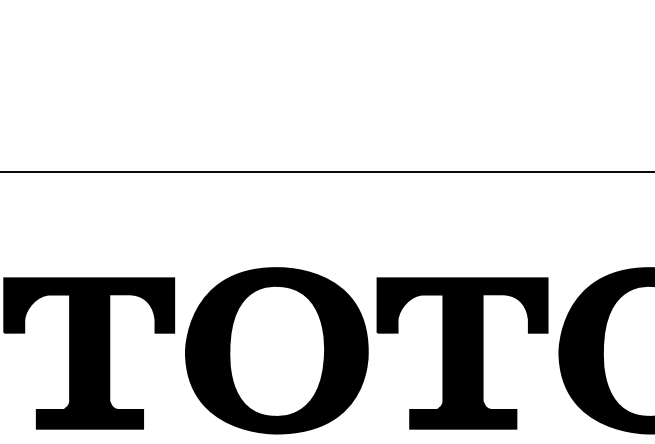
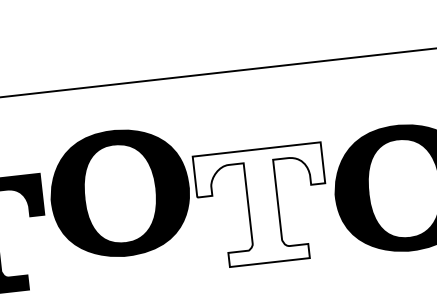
part: (276, 350) -> (119, 193), moved
fill: (462, 353) -> (262, 206), removed

